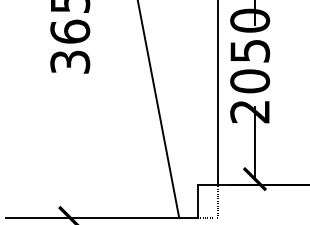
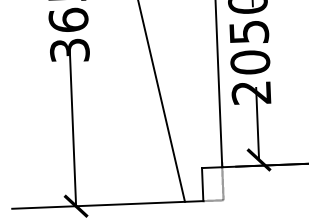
line: (70, 137) -> (73, 125), added

